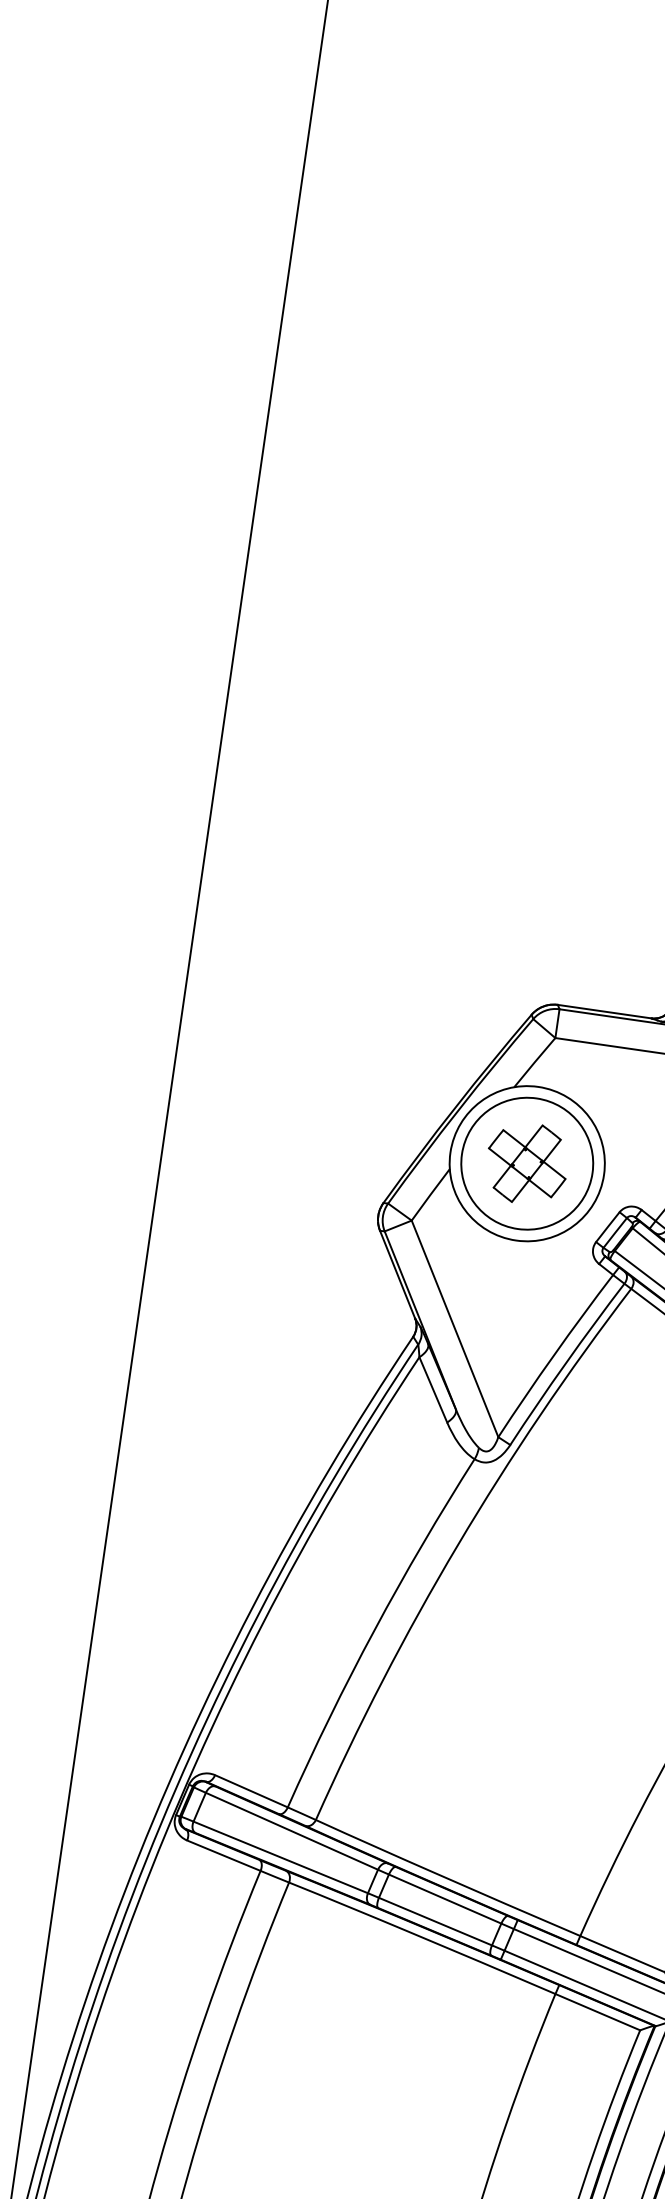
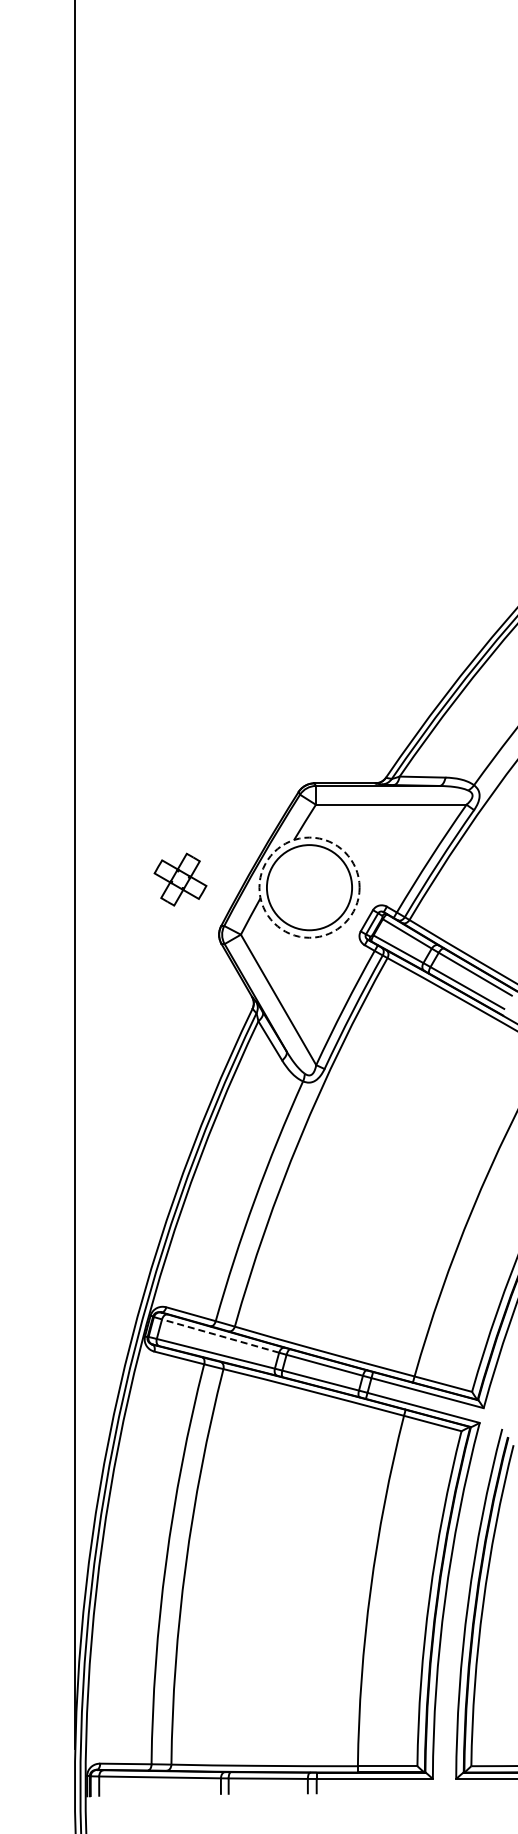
circle: (527, 1163) -> (309, 887), solid -> dashed
part: (527, 1163) -> (180, 879), moved
line: (291, 1831) -> (220, 1336), solid -> dashed

